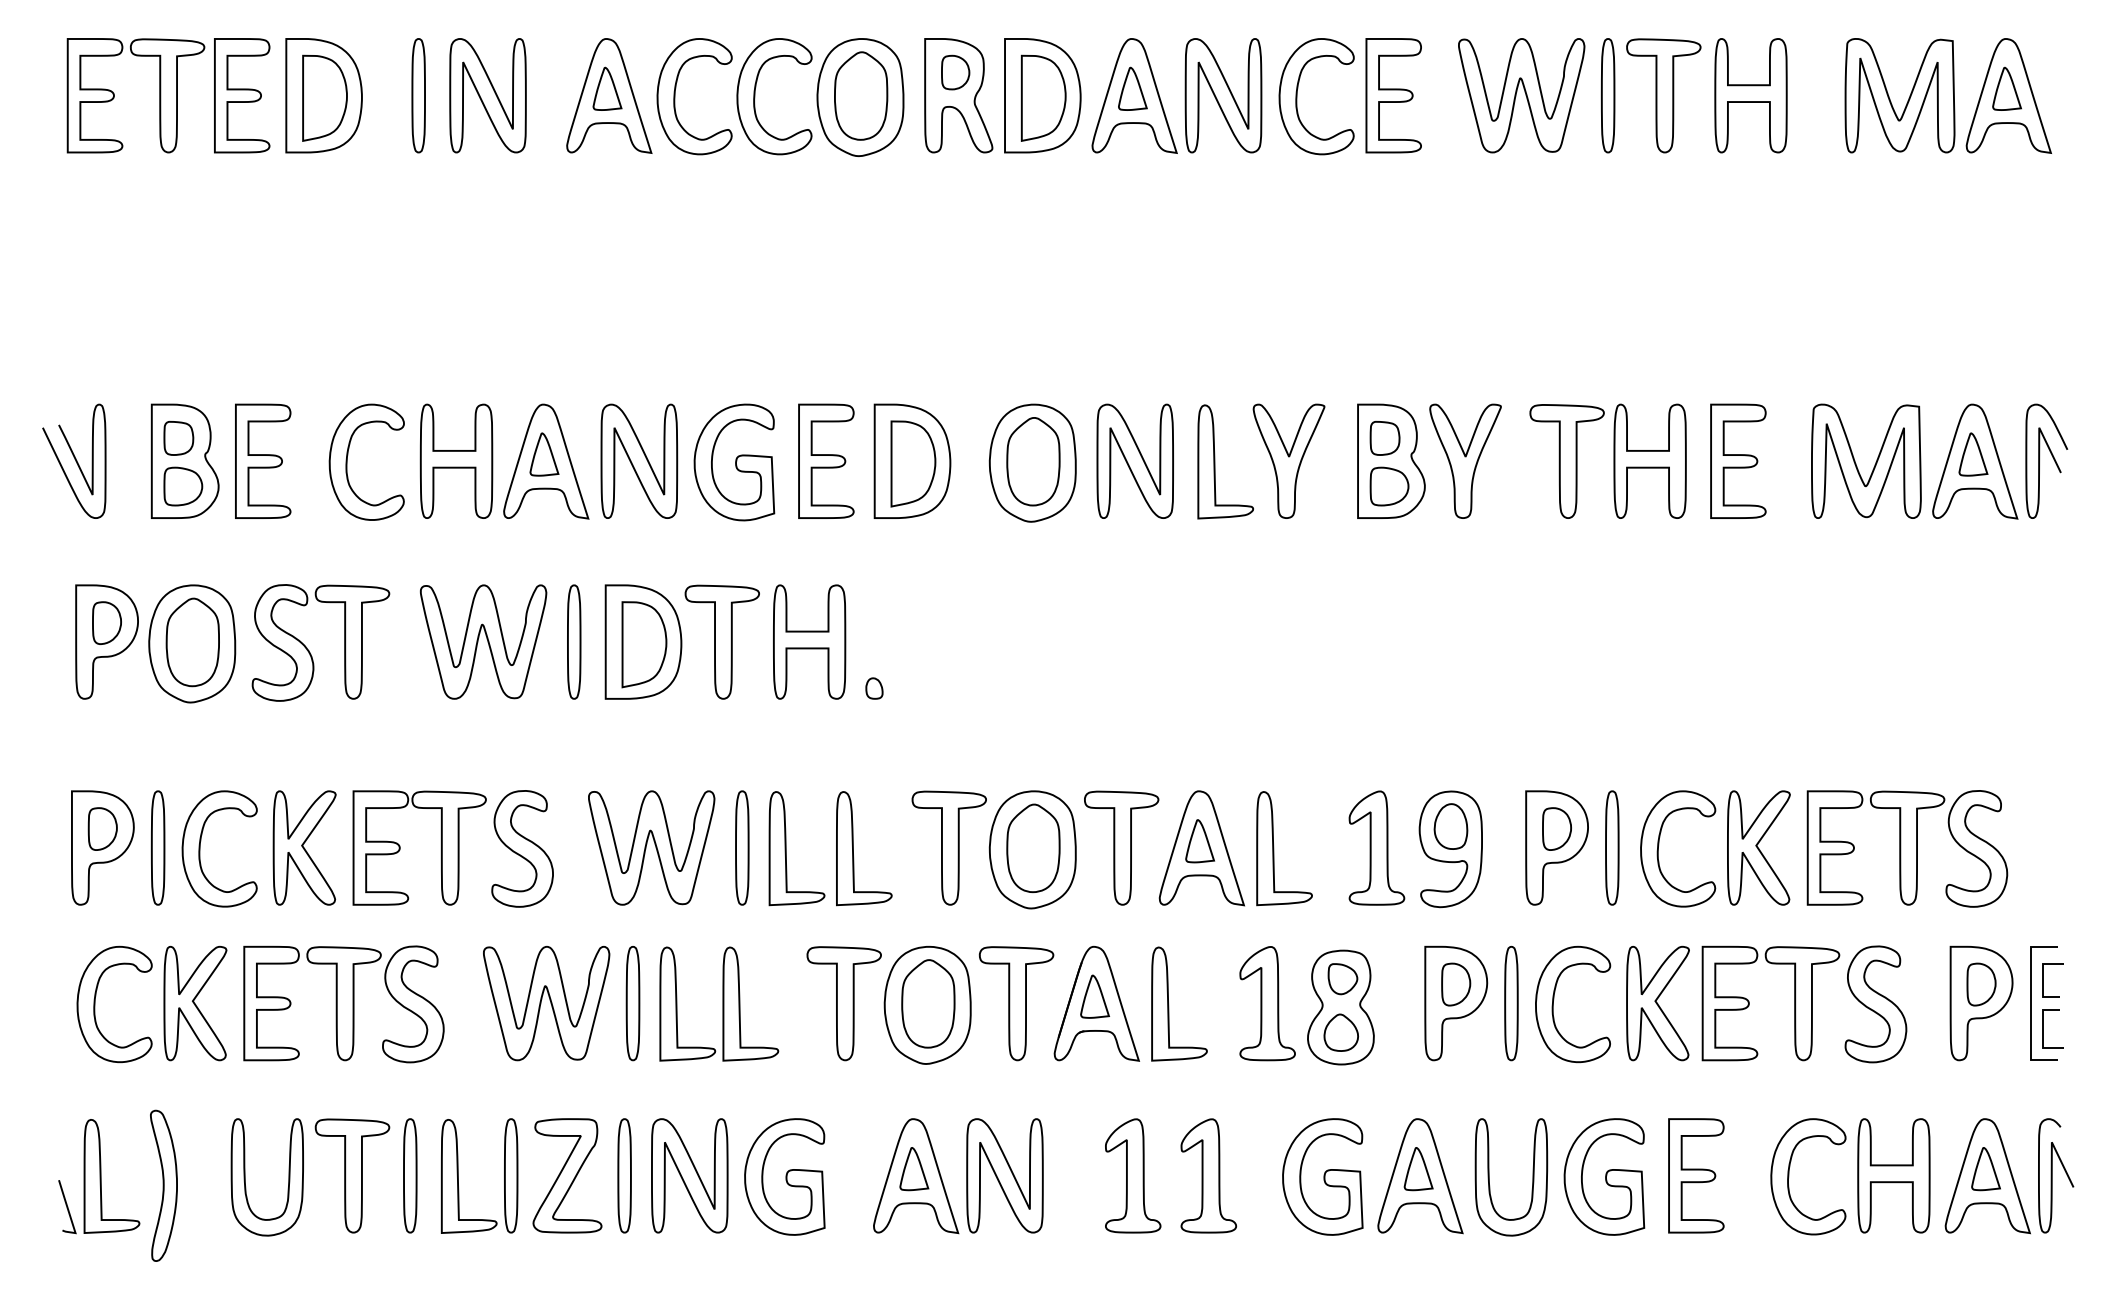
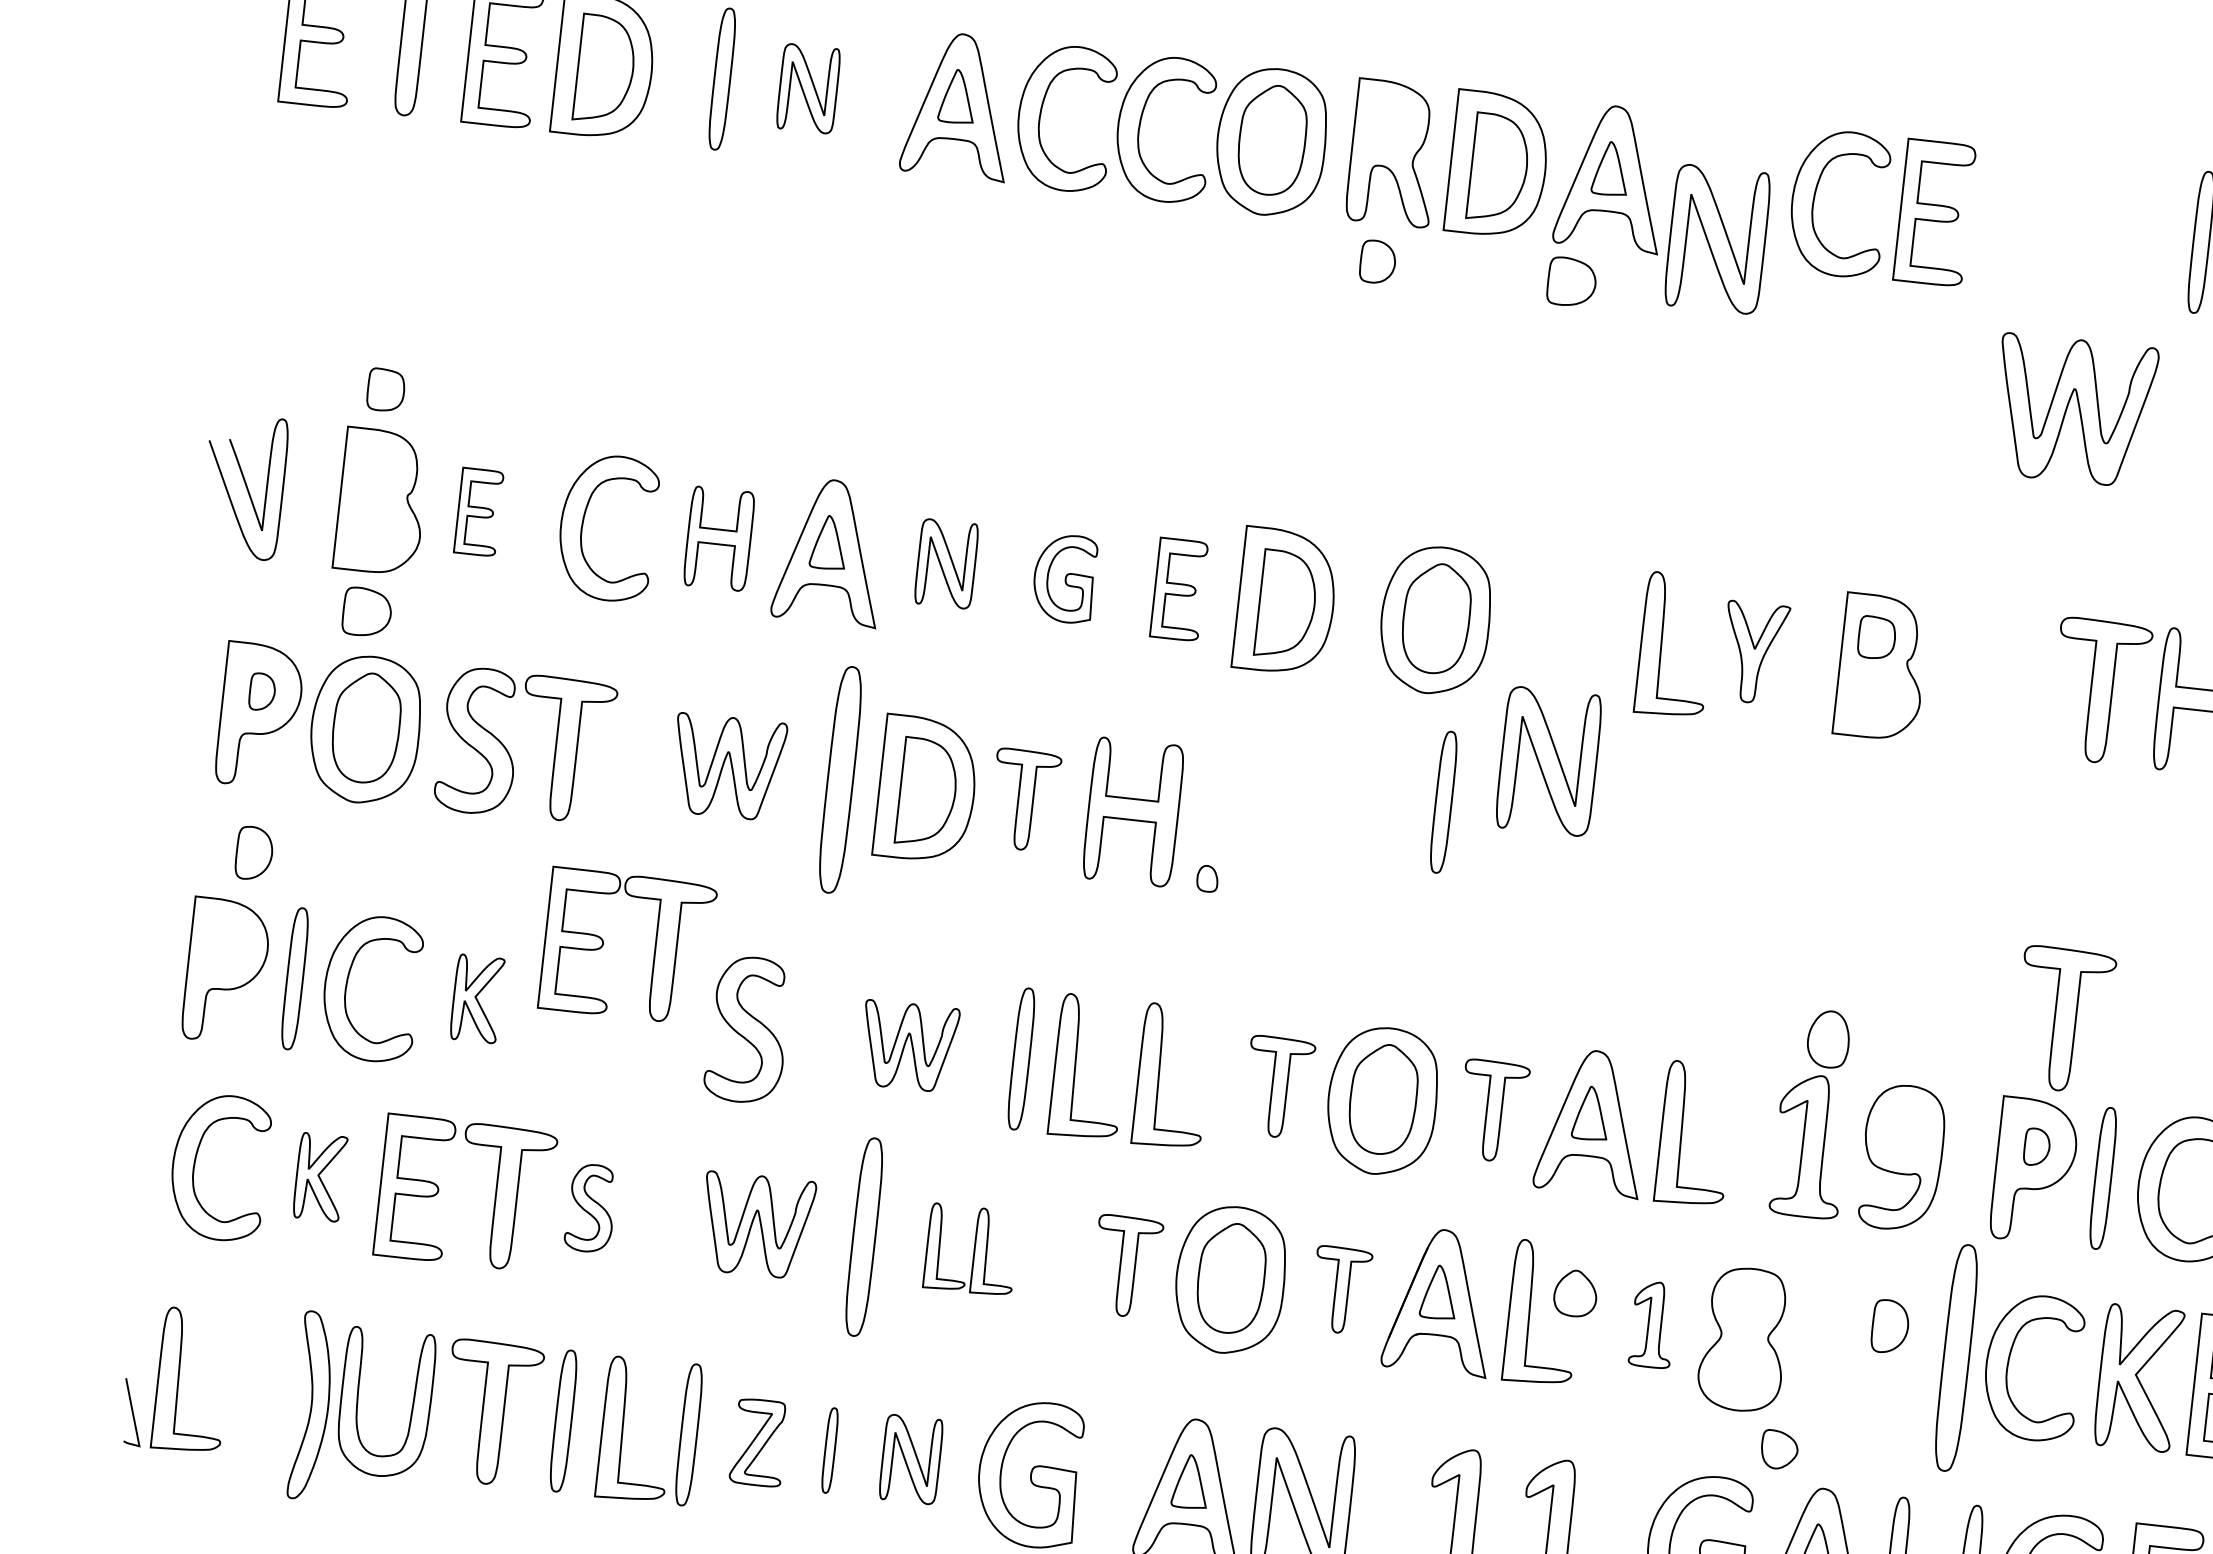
part: (955, 72) -> (1377, 261), moved
part: (487, 95) -> (807, 88), size x0.6
part: (1223, 95) -> (1717, 239), moved
part: (1521, 95) -> (2073, 410), moved
part: (178, 438) -> (385, 390), moved
part: (263, 460) -> (479, 511), size x0.6
part: (456, 460) -> (719, 537), size x0.7
part: (639, 460) -> (946, 563), size x0.6
part: (826, 460) -> (1179, 588), size x0.7
part: (1134, 460) -> (1548, 760), moved
part: (1288, 460) -> (1753, 652), size x0.7
part: (1465, 460) -> (1973, 676), removed
part: (734, 462) -> (1064, 578), size x0.6
part: (183, 486) -> (367, 612), moved
part: (1389, 486) -> (1571, 282), moved
part: (1055, 606) -> (1444, 801), added
part: (106, 622) -> (261, 691), size x0.7
part: (483, 641) -> (727, 766), size x0.7
part: (574, 641) -> (841, 779), size x1.6
part: (721, 641) -> (1023, 799), size x0.7
part: (1566, 725) -> (2063, 1019), added
part: (1450, 826) -> (1828, 1039), moved
part: (102, 828) -> (254, 852), moved
part: (1556, 828) -> (2036, 1146), size x0.7
part: (304, 847) -> (477, 998), size x0.6
part: (400, 847) -> (604, 943), moved
part: (651, 847) -> (908, 1045), size x0.6
part: (948, 847) -> (1277, 1086), size x0.7
part: (1121, 847) -> (1492, 1110), size x0.7
part: (1342, 979) -> (1778, 1450), moved
part: (195, 1003) -> (320, 1177), size x0.6
part: (546, 1003) -> (756, 1225), size x0.7
part: (632, 1003) -> (863, 1237), size x1.4
part: (719, 1003) -> (971, 1249), size x0.6
part: (843, 1003) -> (1125, 1266), size x0.7
part: (1016, 1003) -> (1341, 1289), size x0.6
part: (1267, 1003) -> (1653, 1324), size x0.6
part: (1456, 1003) -> (1888, 1350), removed
part: (1511, 1003) -> (1956, 1357), size x1.6
part: (413, 1004) -> (591, 1208), size x0.6
part: (1340, 1032) -> (1574, 1293), moved
part: (567, 1175) -> (759, 1442), size x0.6
part: (624, 1175) -> (829, 1450), size x0.6
part: (689, 1175) -> (910, 1458), size x0.6
part: (163, 1185) -> (311, 1405), moved

